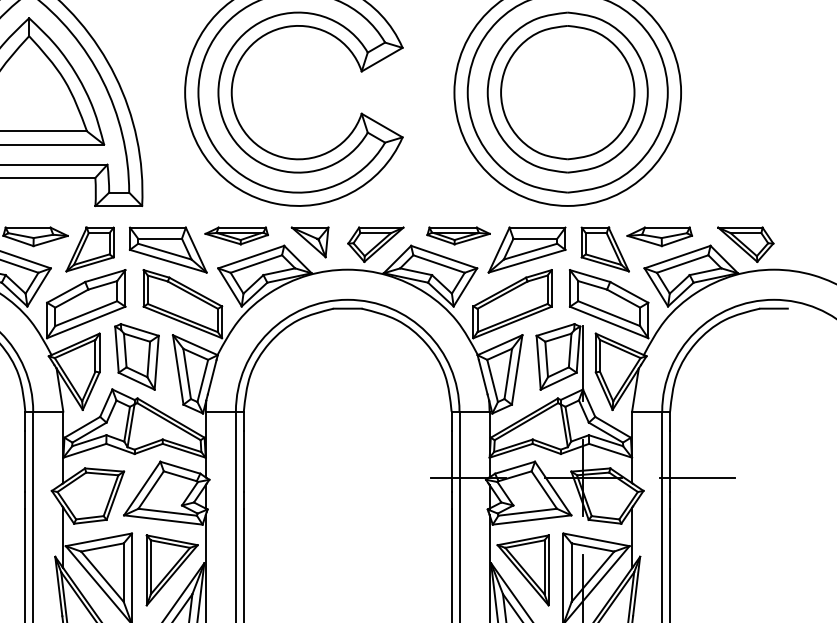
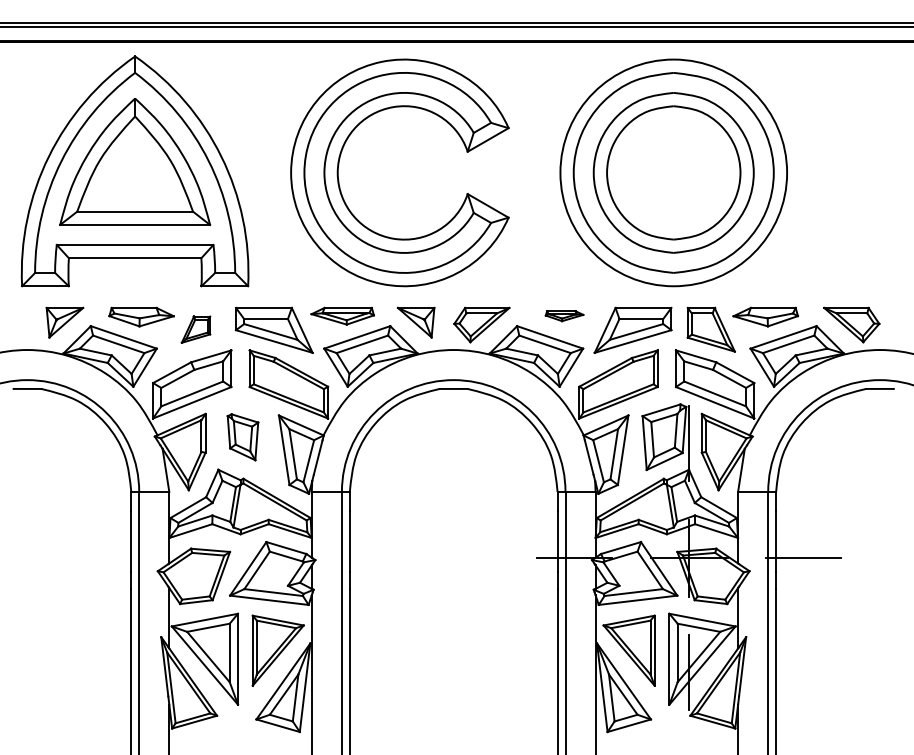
part: (458, 235) -> (564, 315), size x0.6
part: (89, 249) -> (195, 329), size x0.6
part: (136, 357) -> (242, 437), size x0.7

